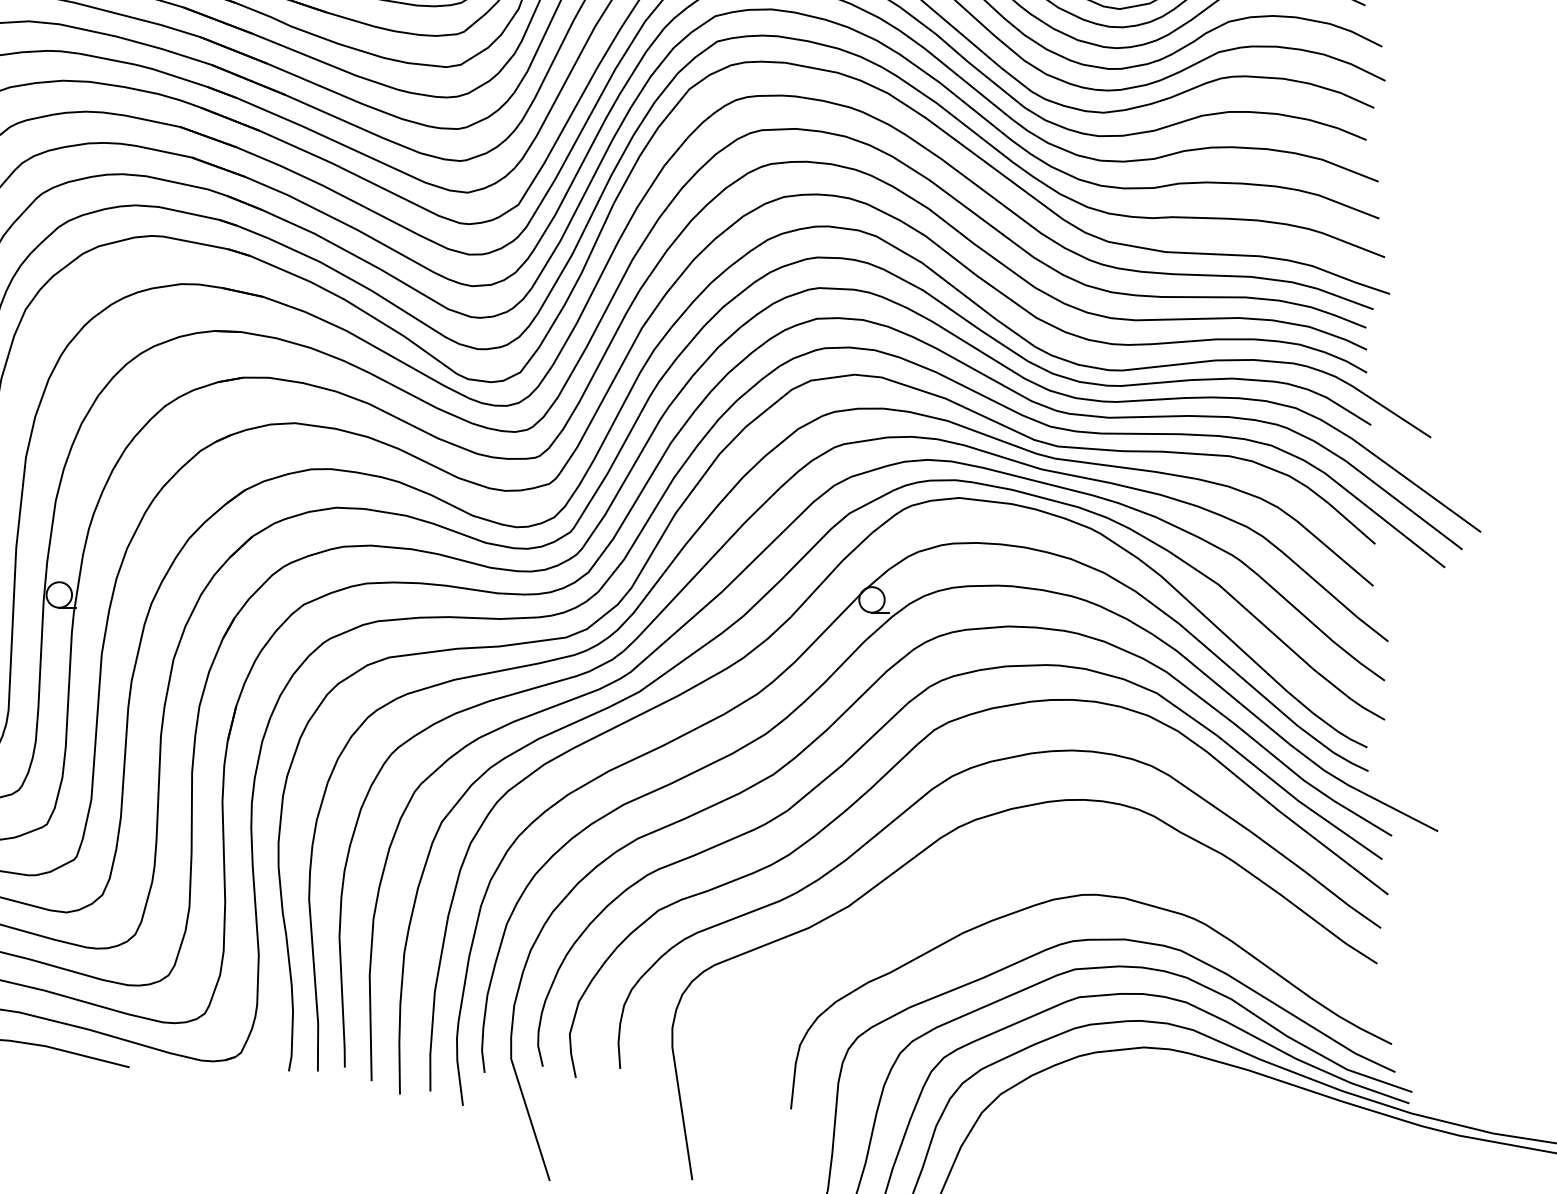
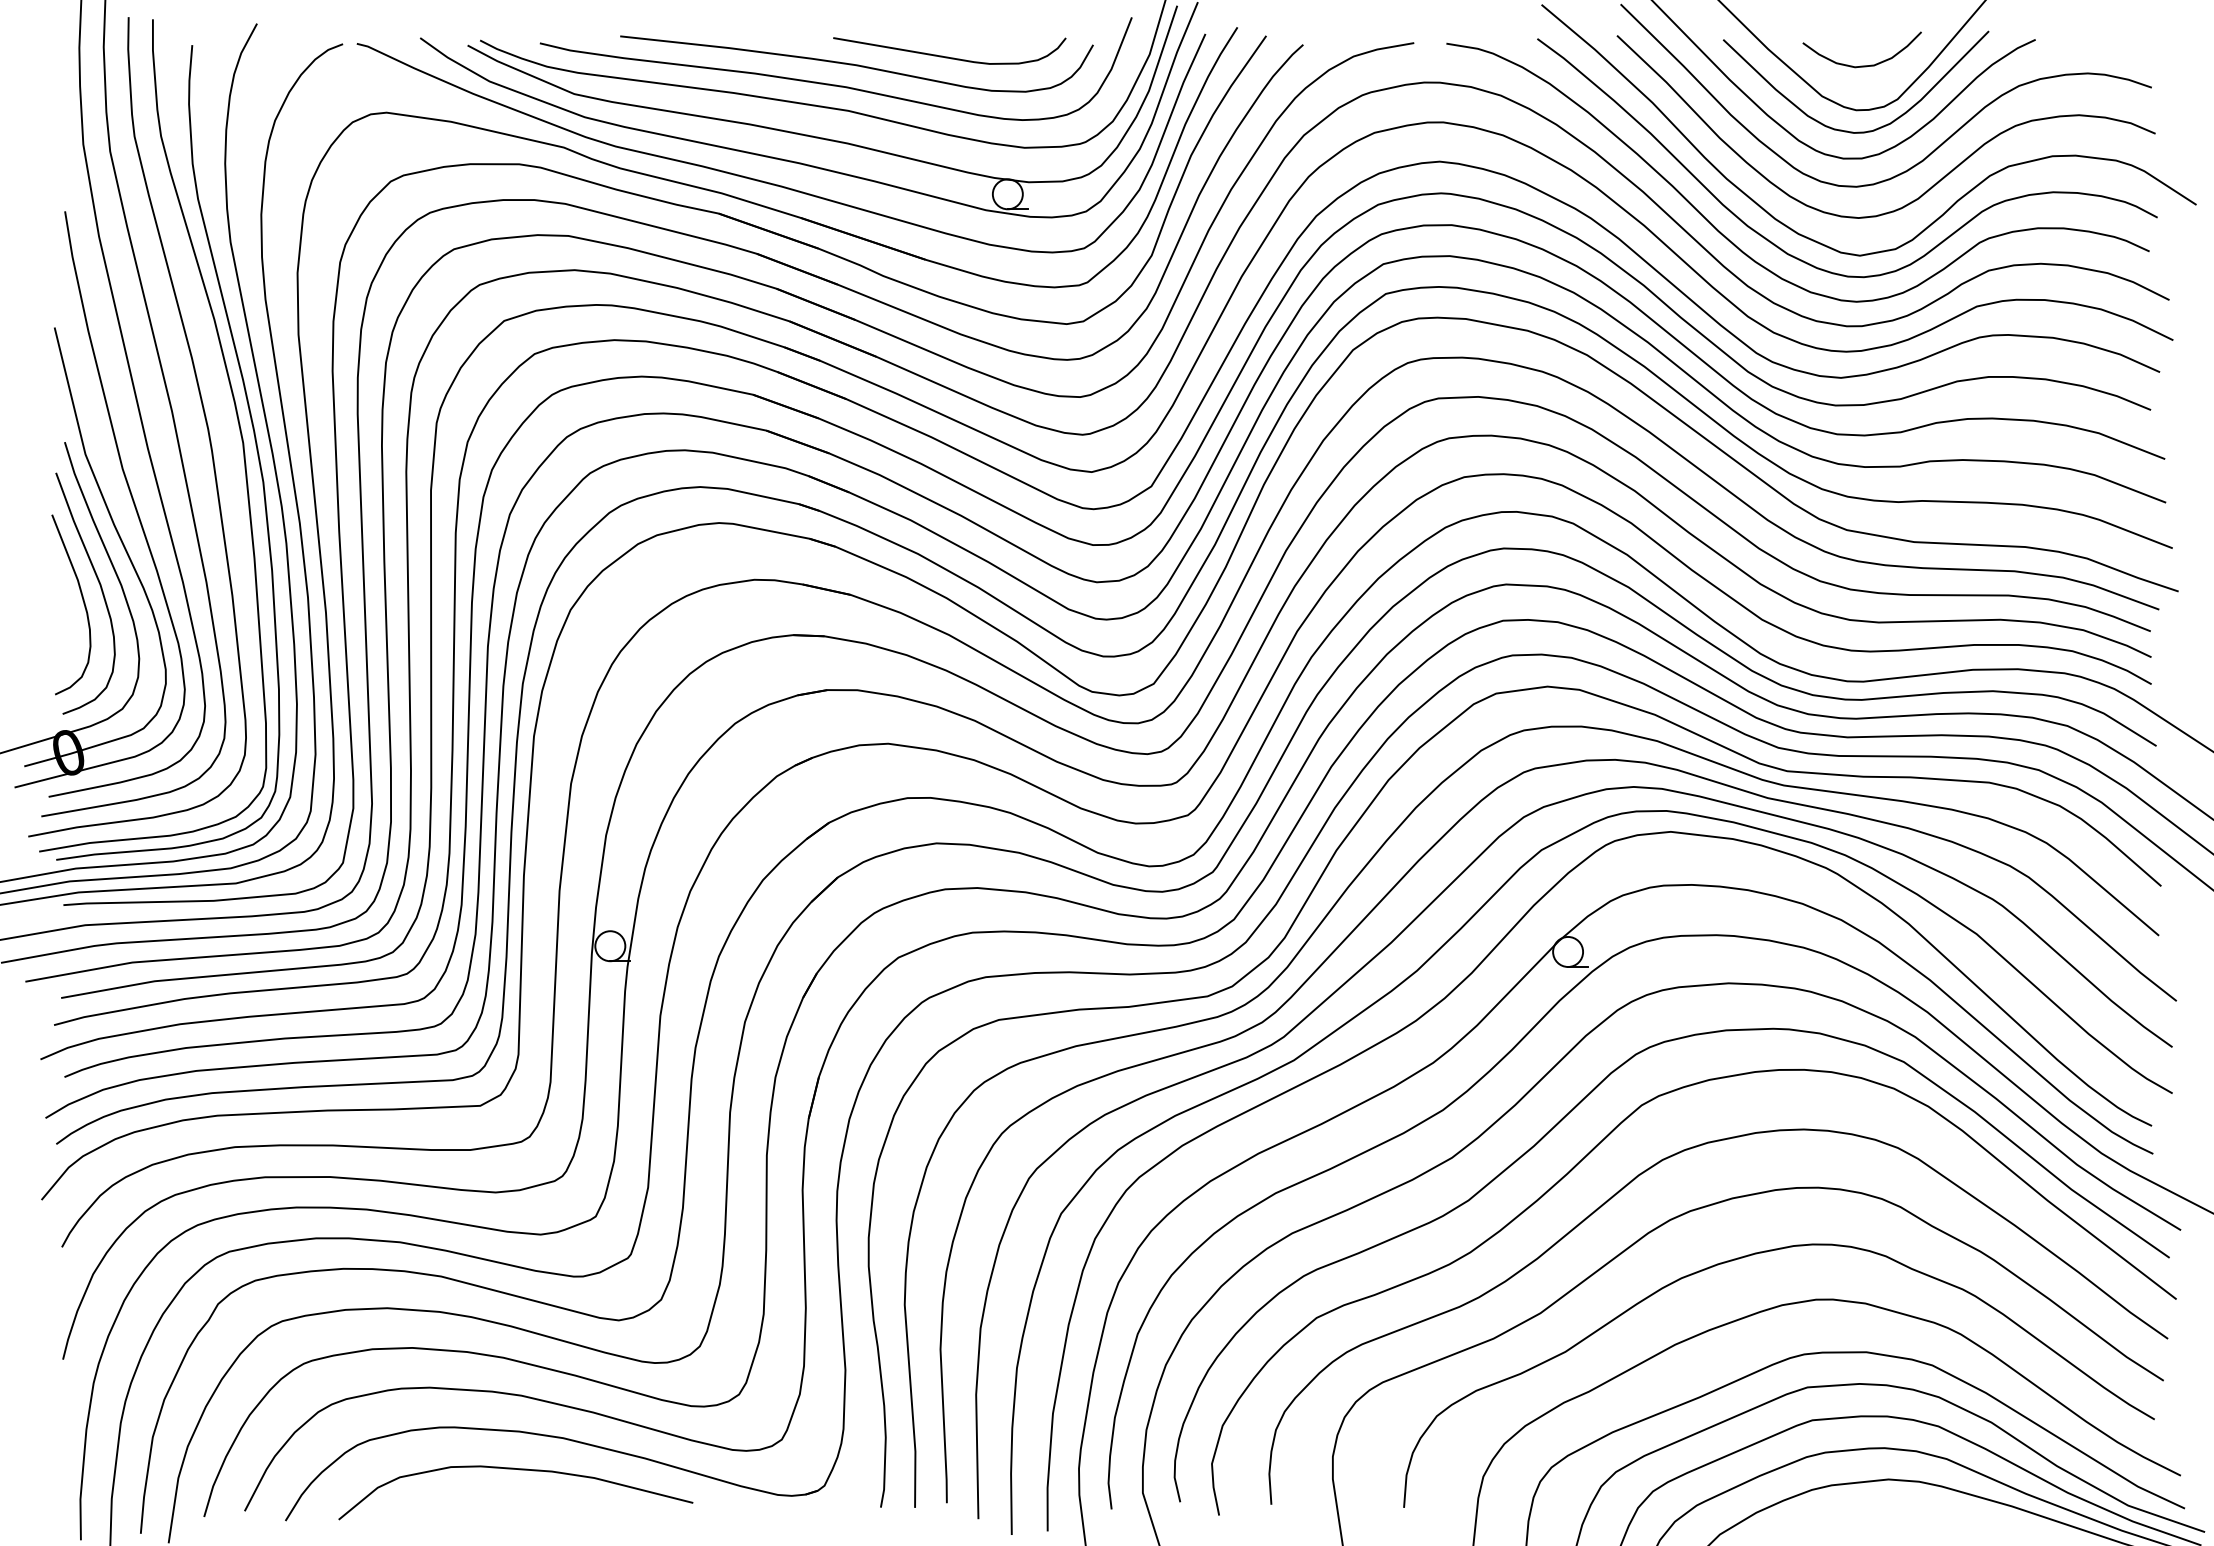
curve: (1023, 859) -> (1746, 1257), added

